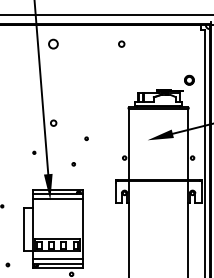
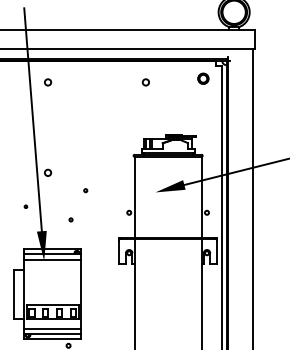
circle: (54, 44) -> (48, 82), size x0.62
circle: (121, 44) -> (145, 82), moved
part: (189, 80) -> (203, 78), moved

